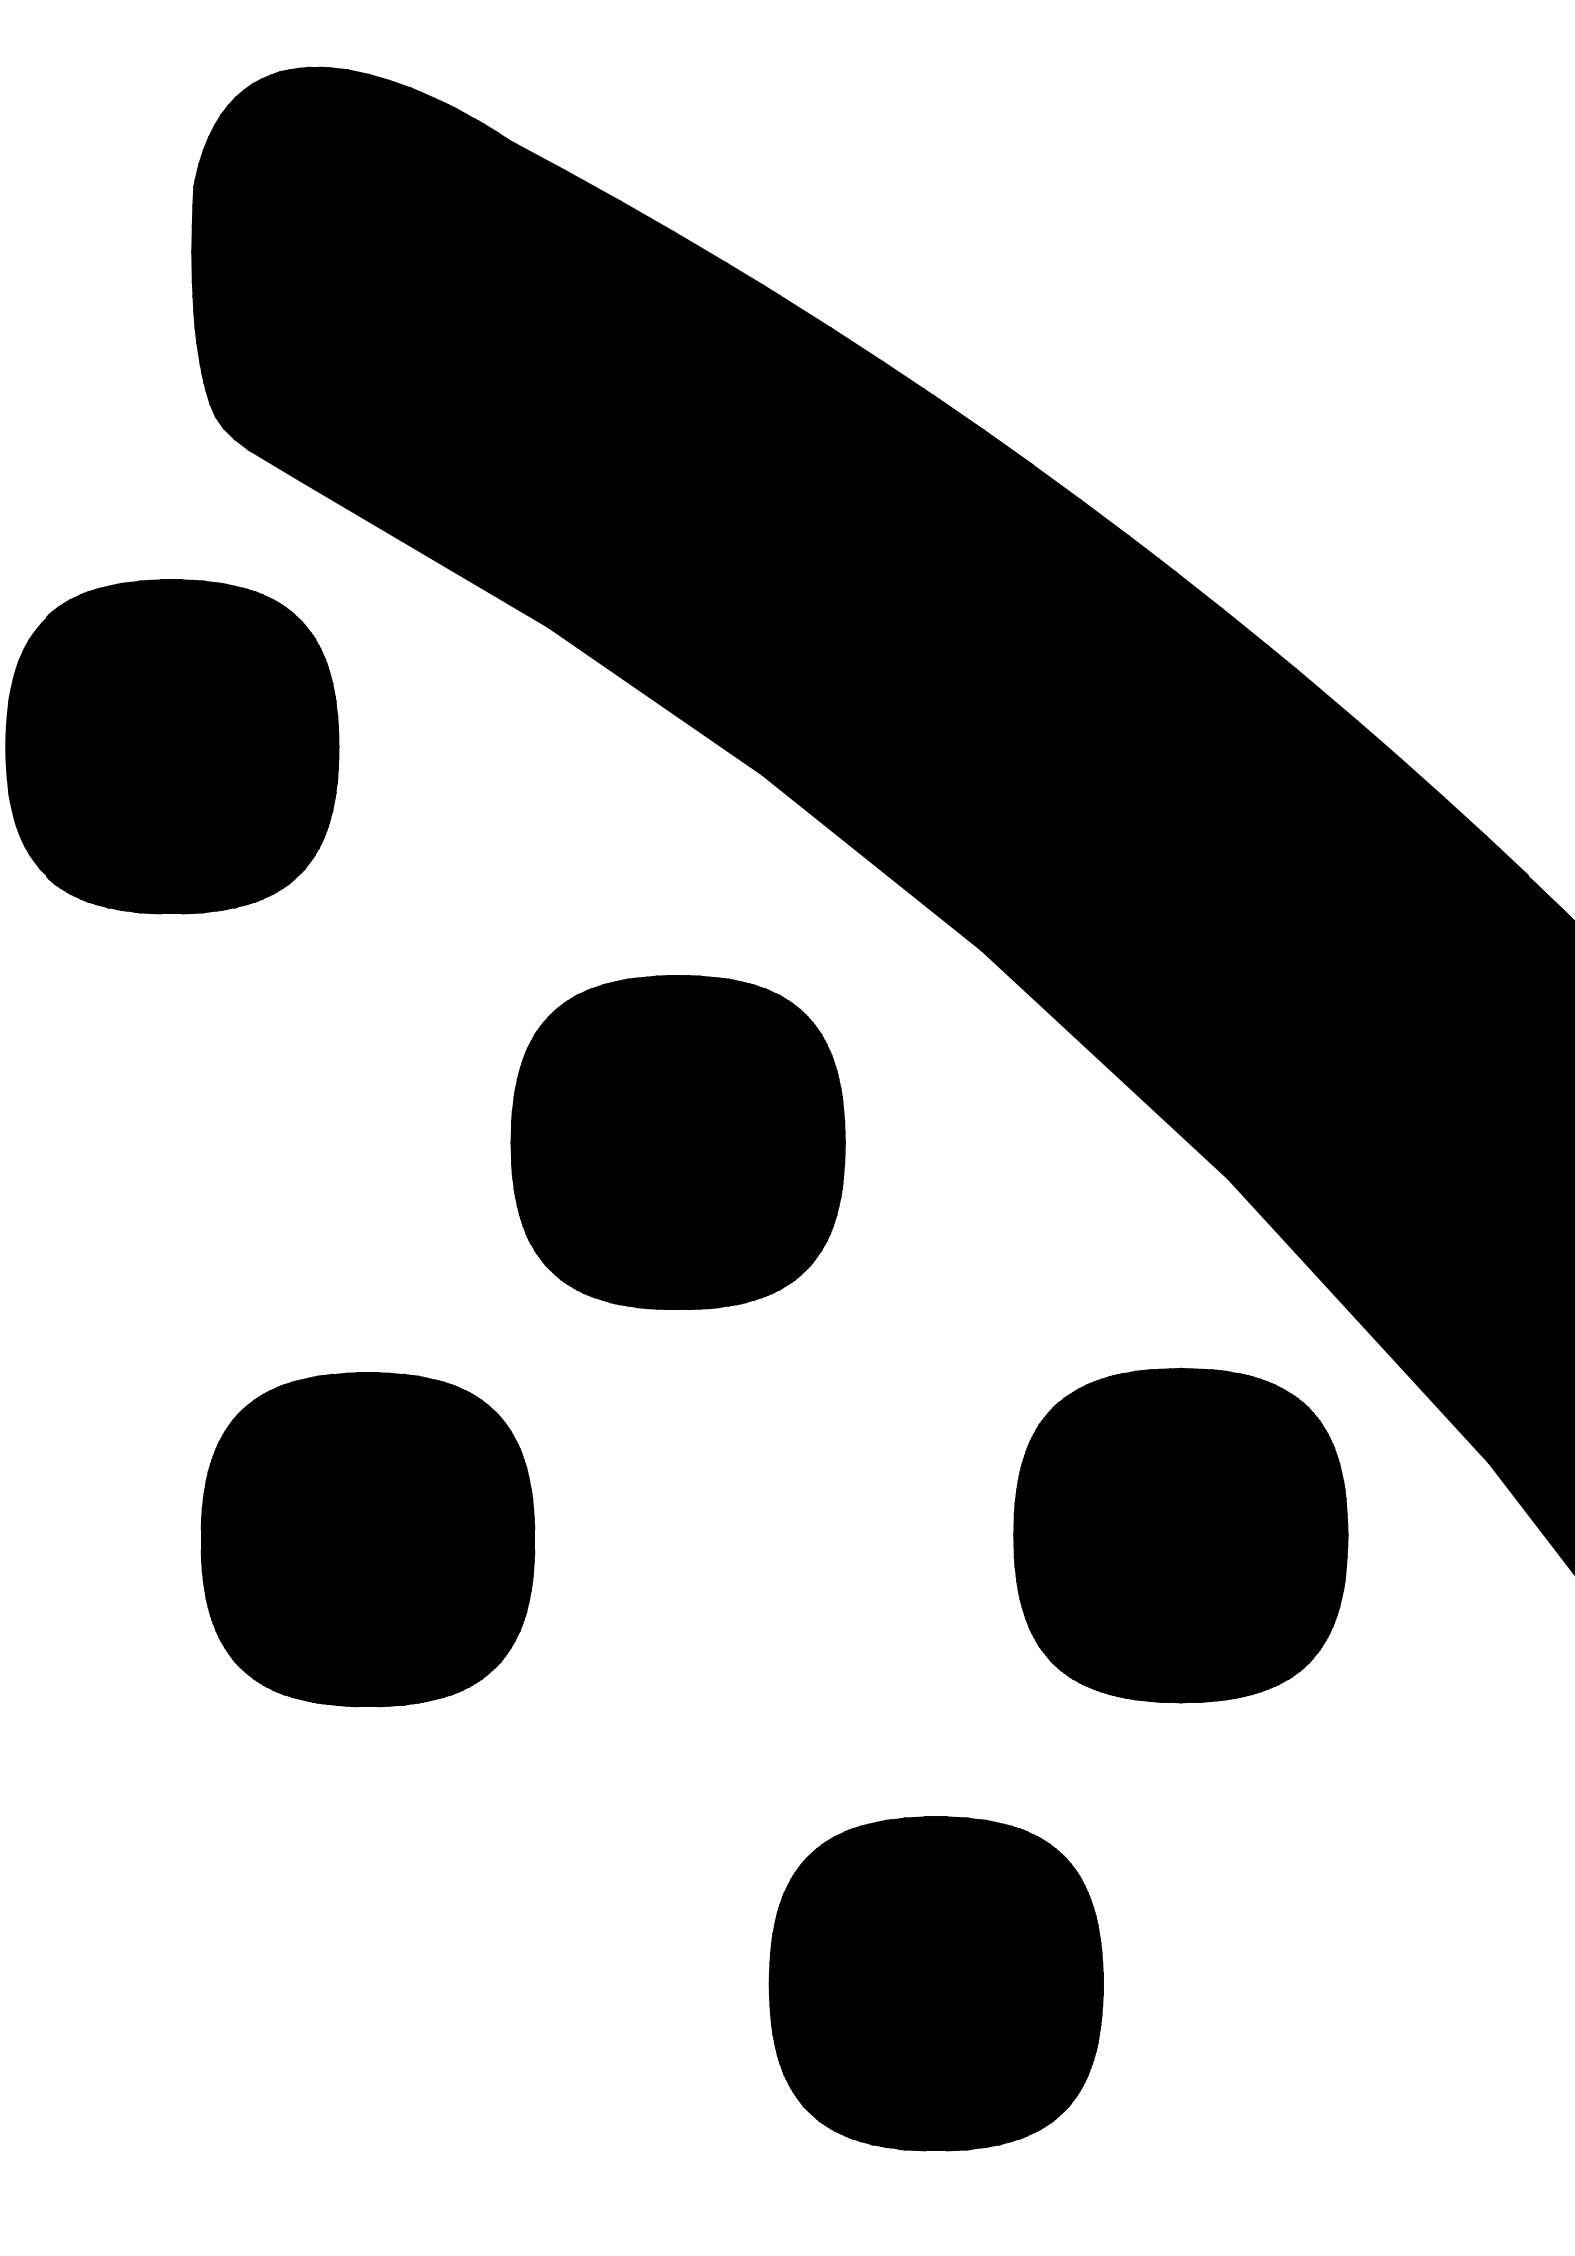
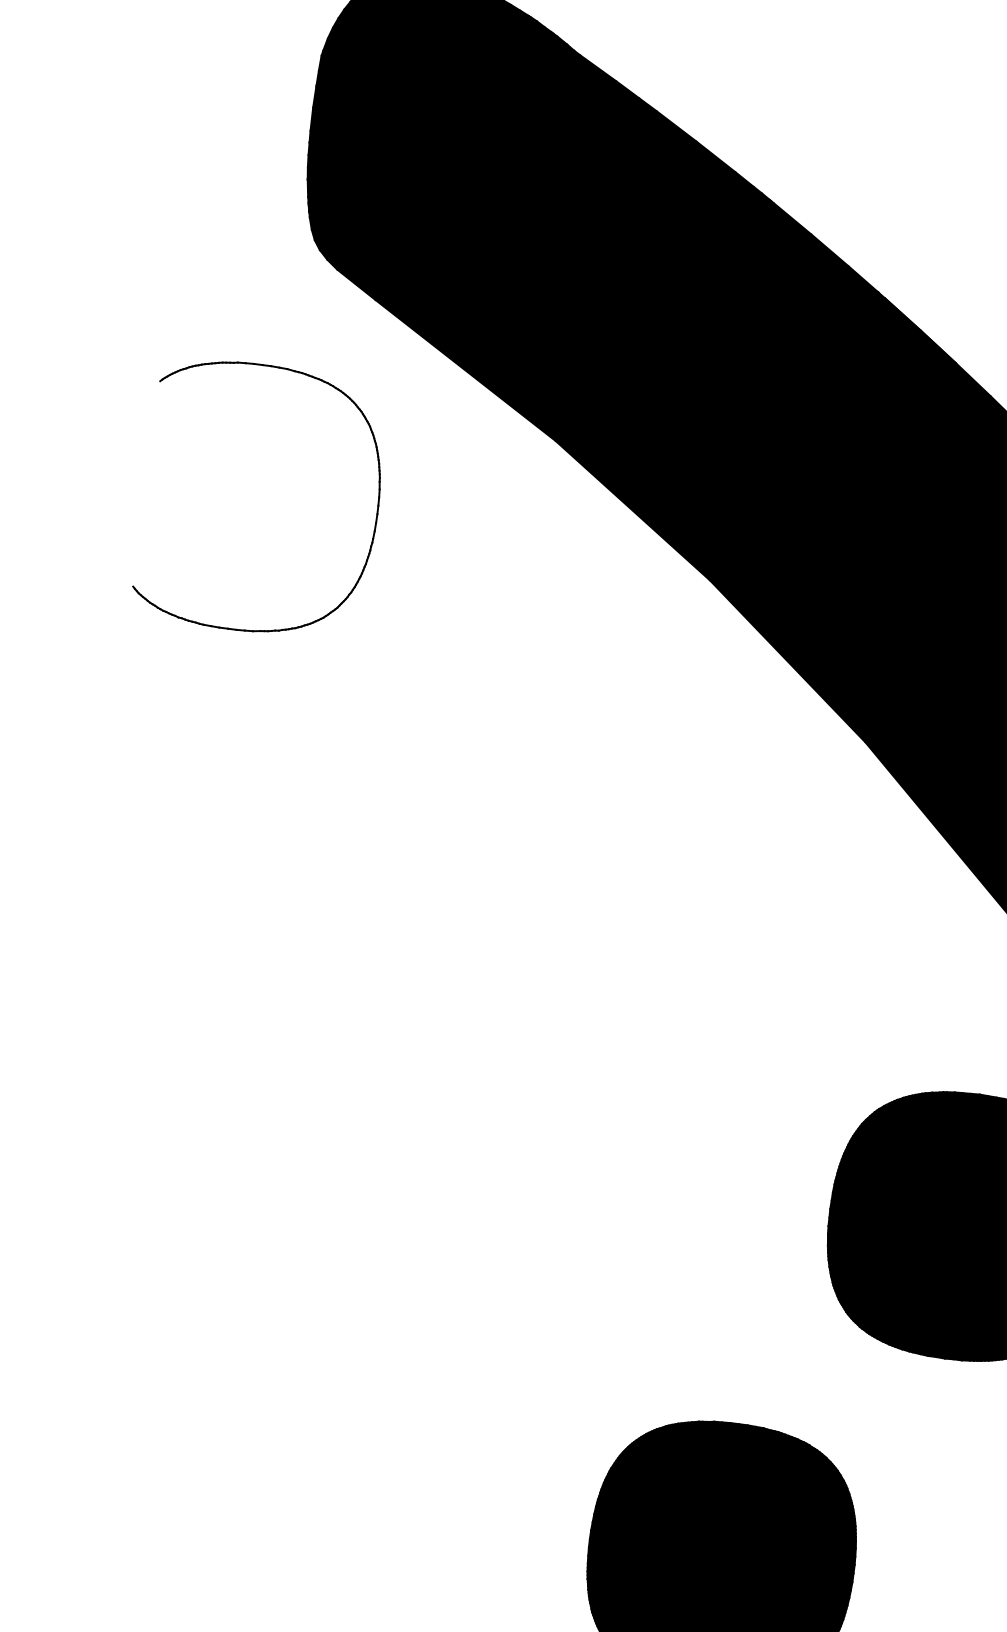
fill: (171, 746) -> (245, 496), removed
part: (677, 1142) -> (604, 862), removed
part: (367, 1539) -> (317, 1144), removed

